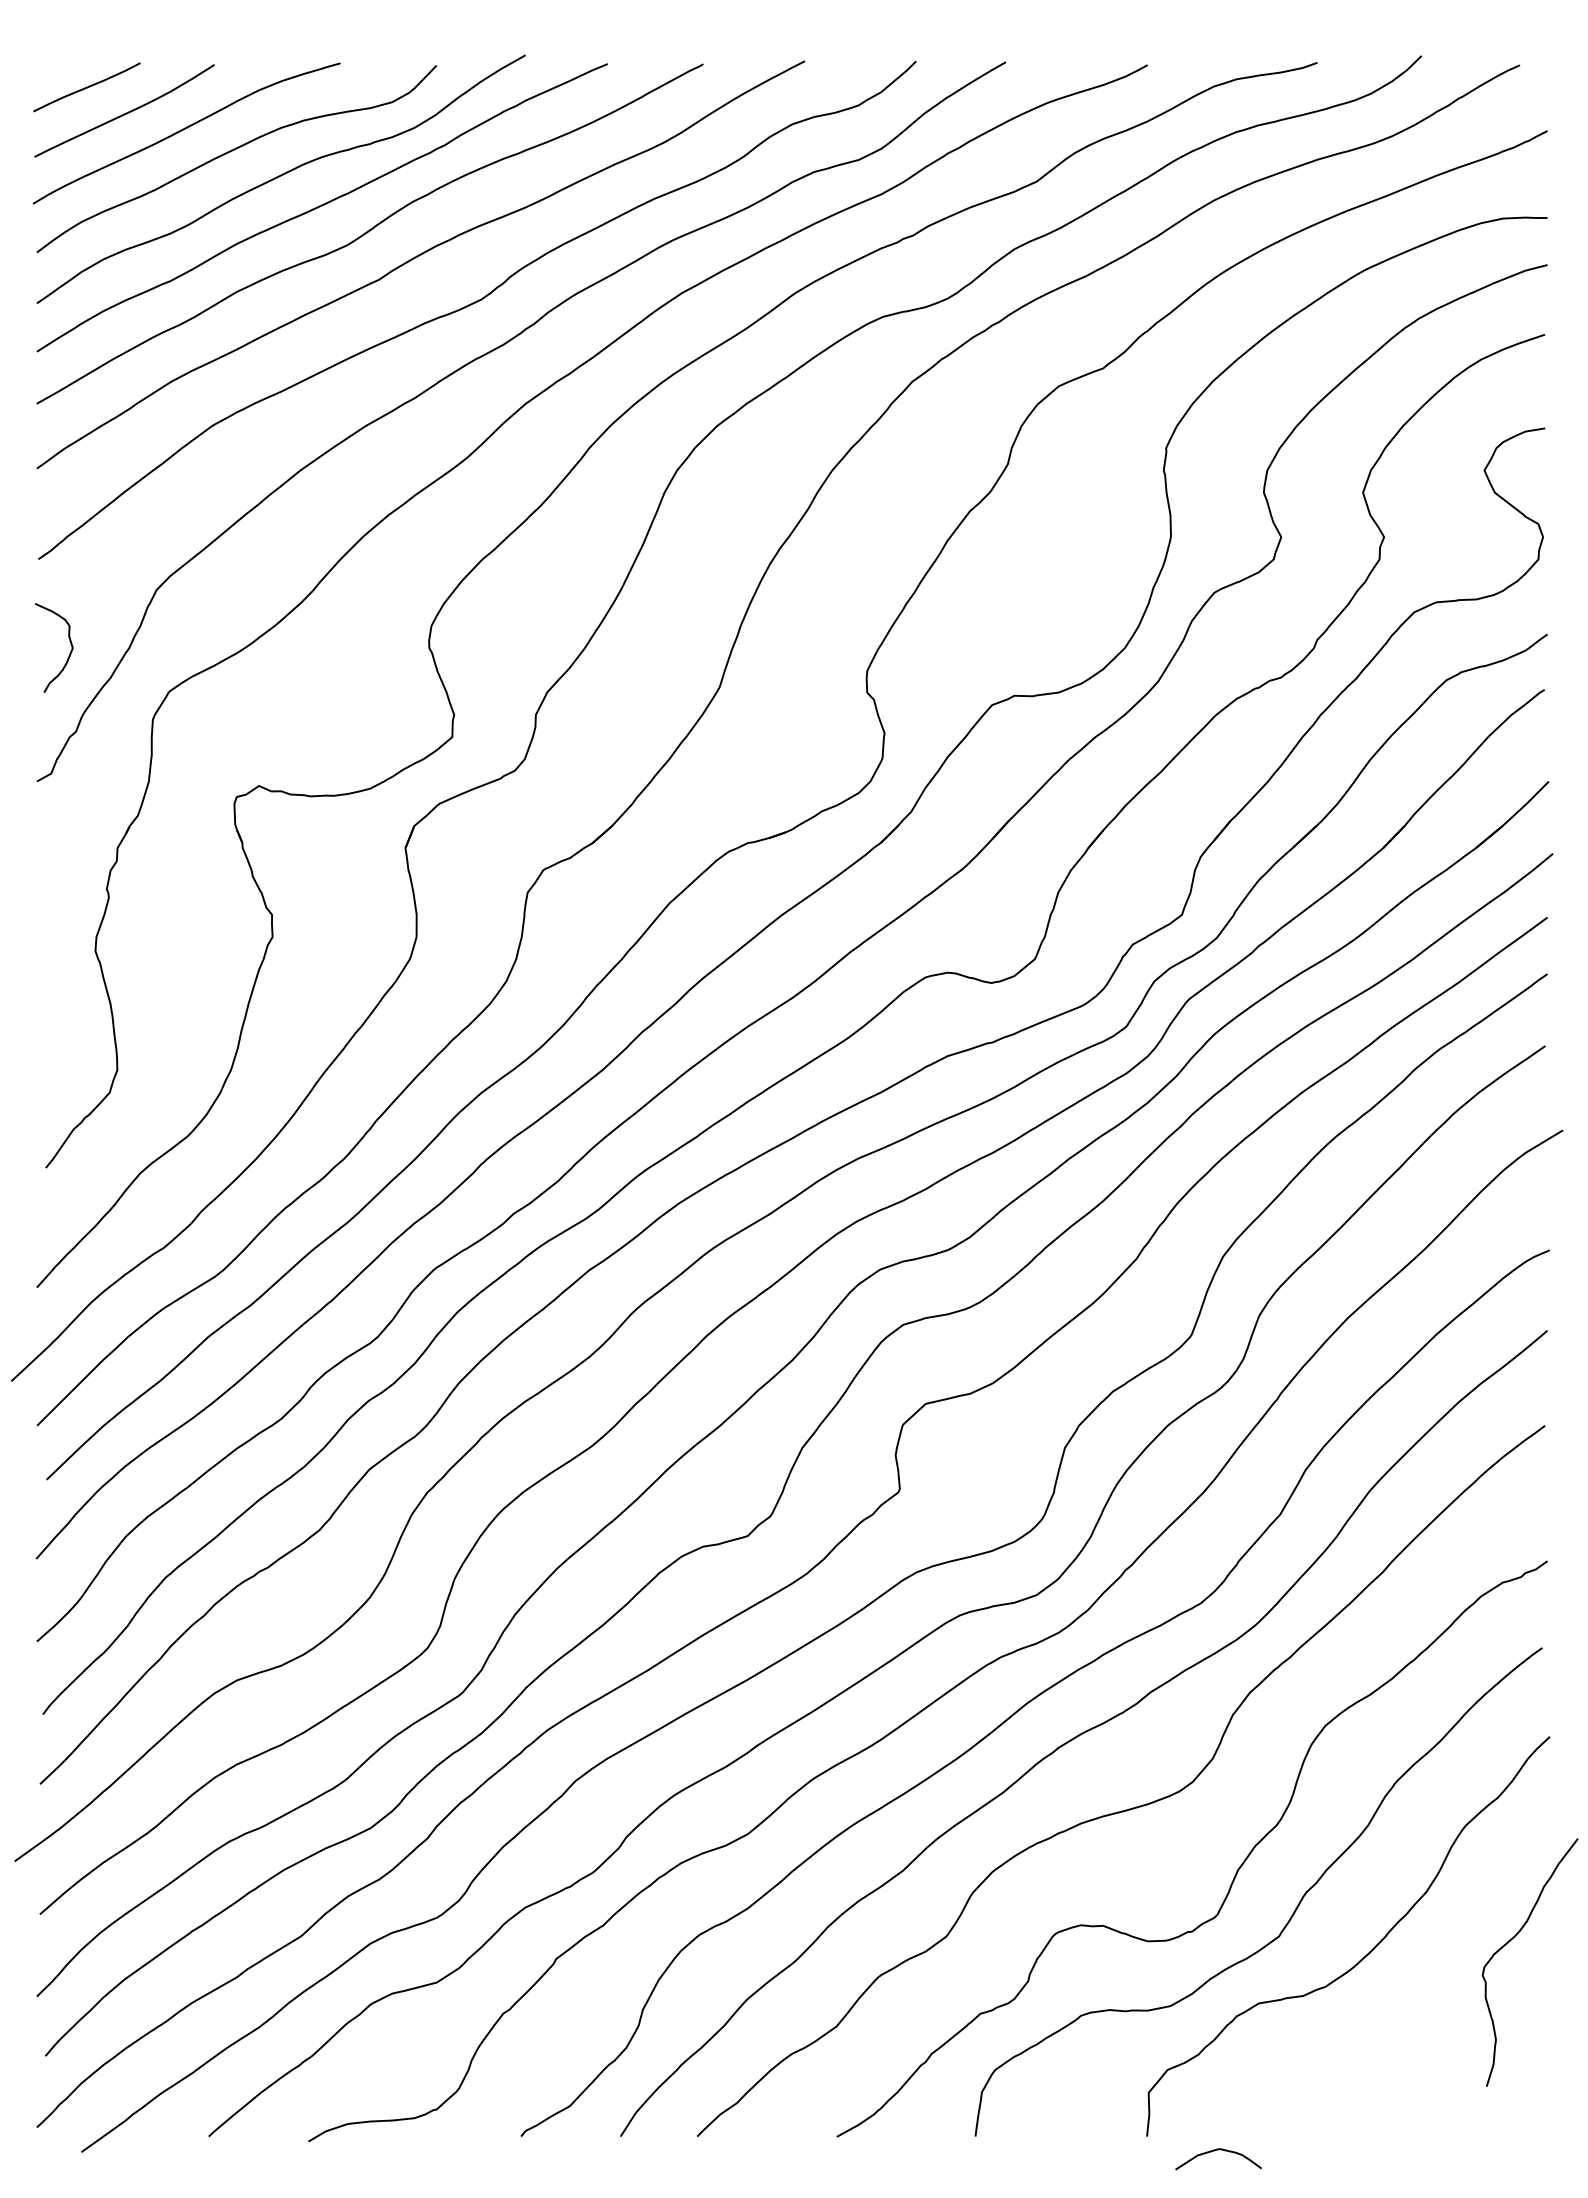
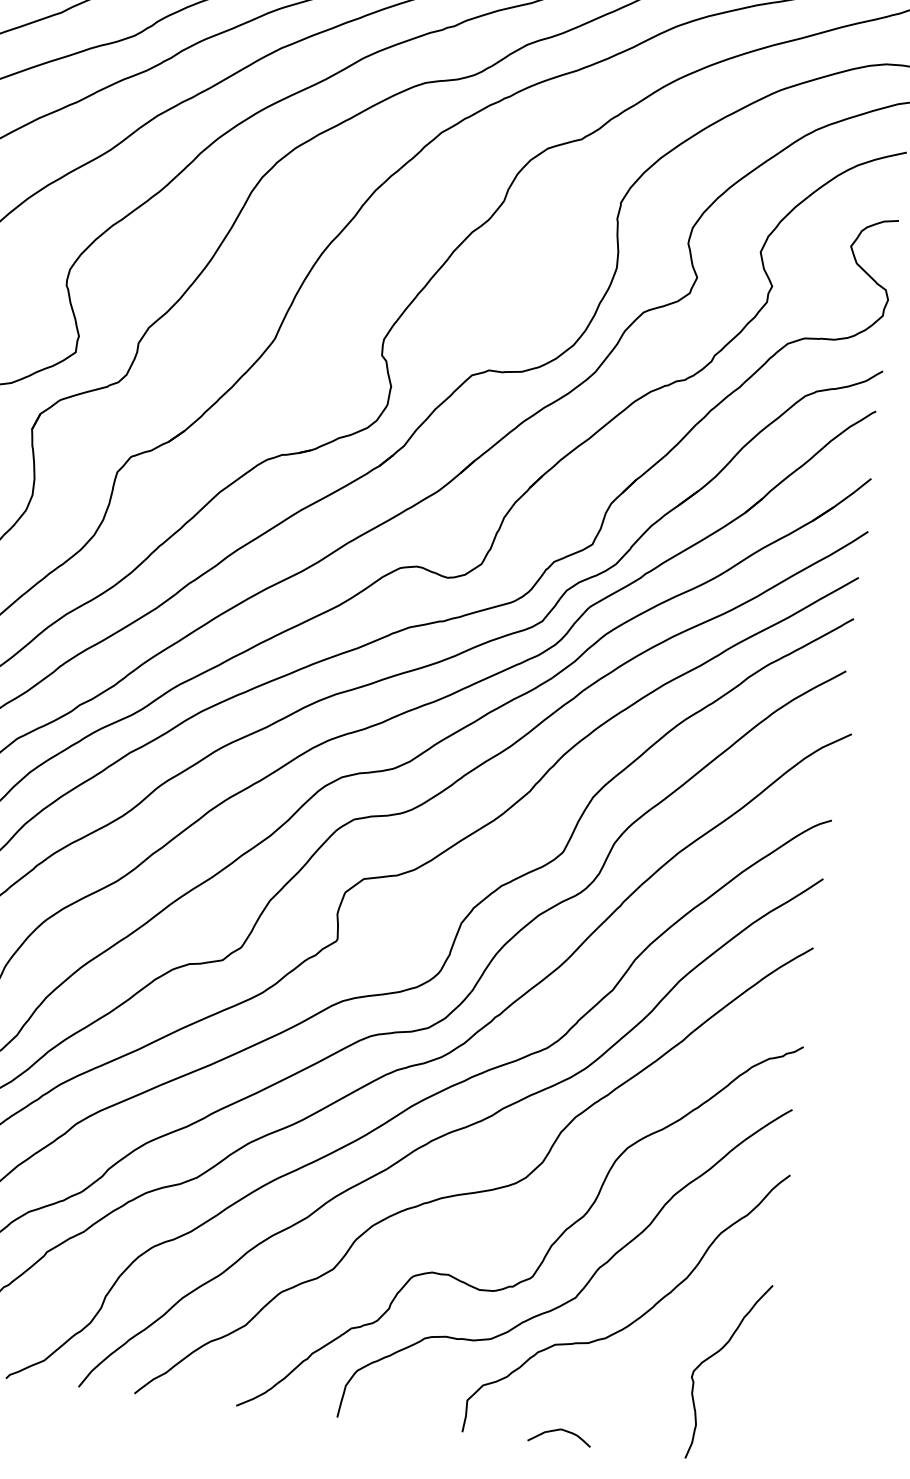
curve: (1509, 1942) -> (714, 1355), moved
curve: (1214, 2151) -> (557, 1430), moved

